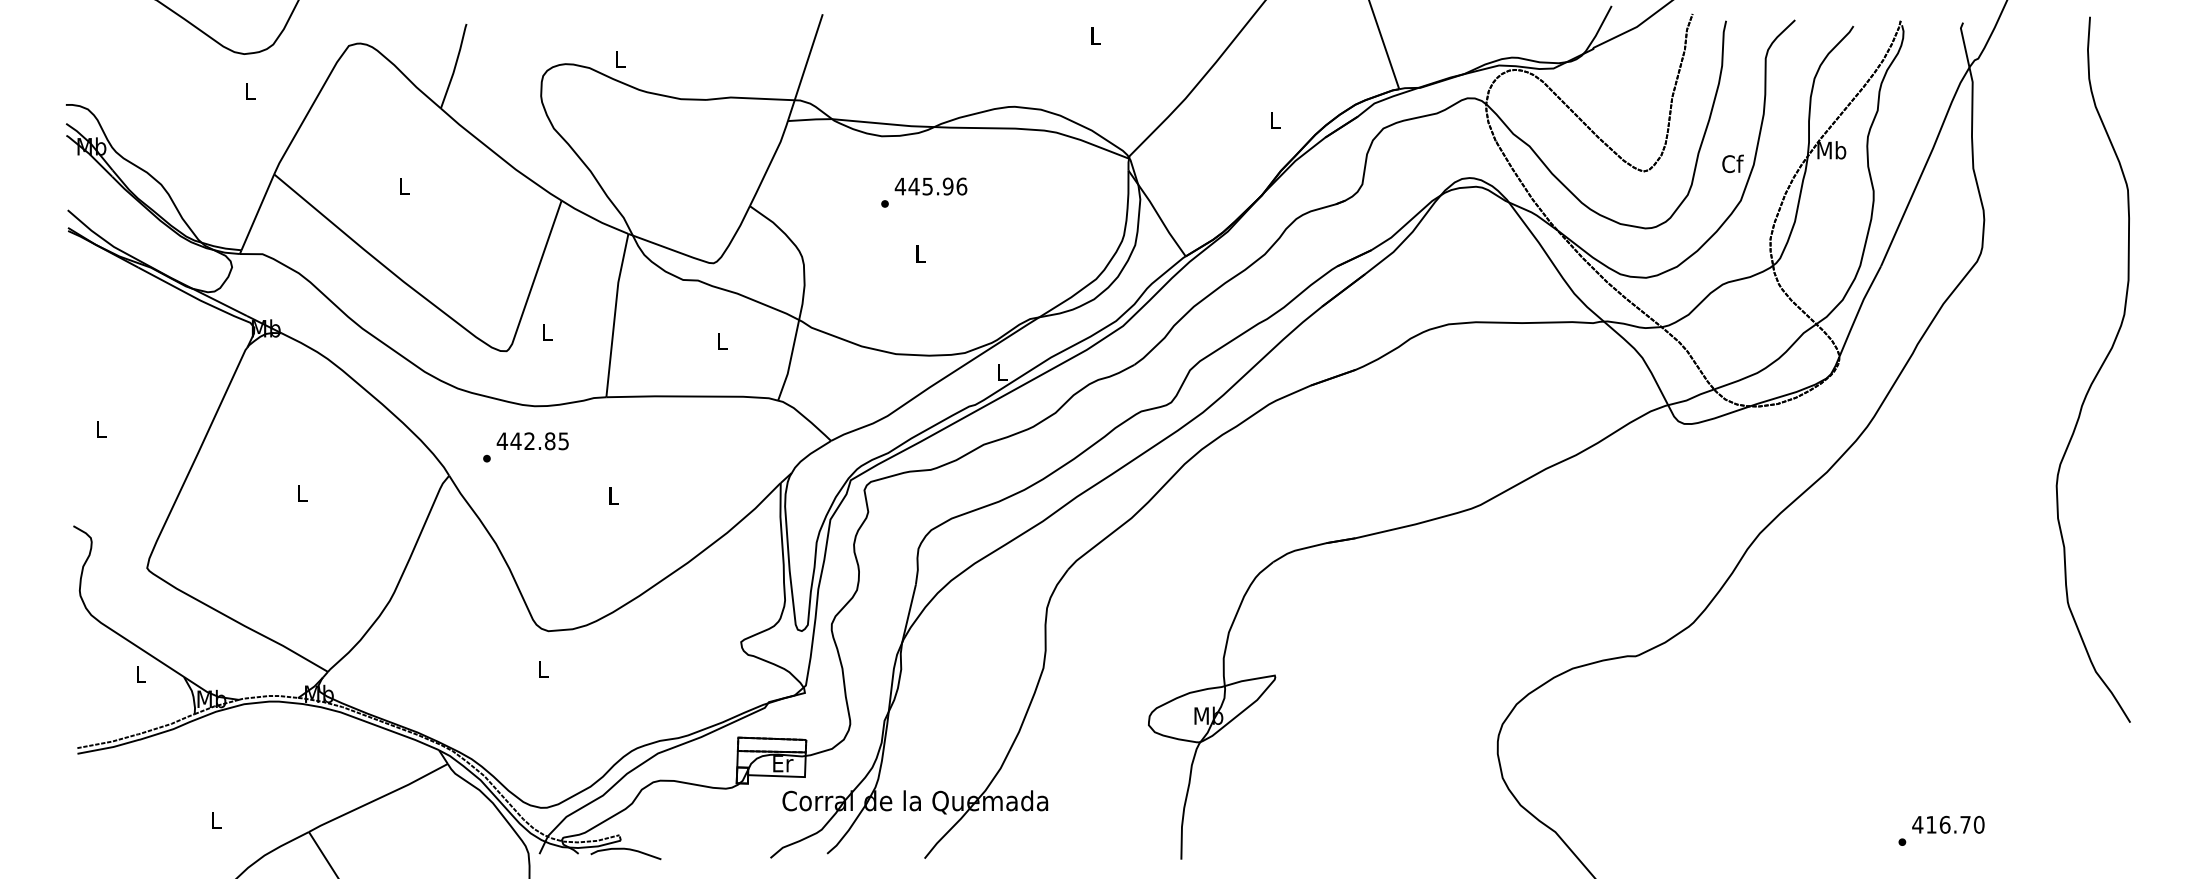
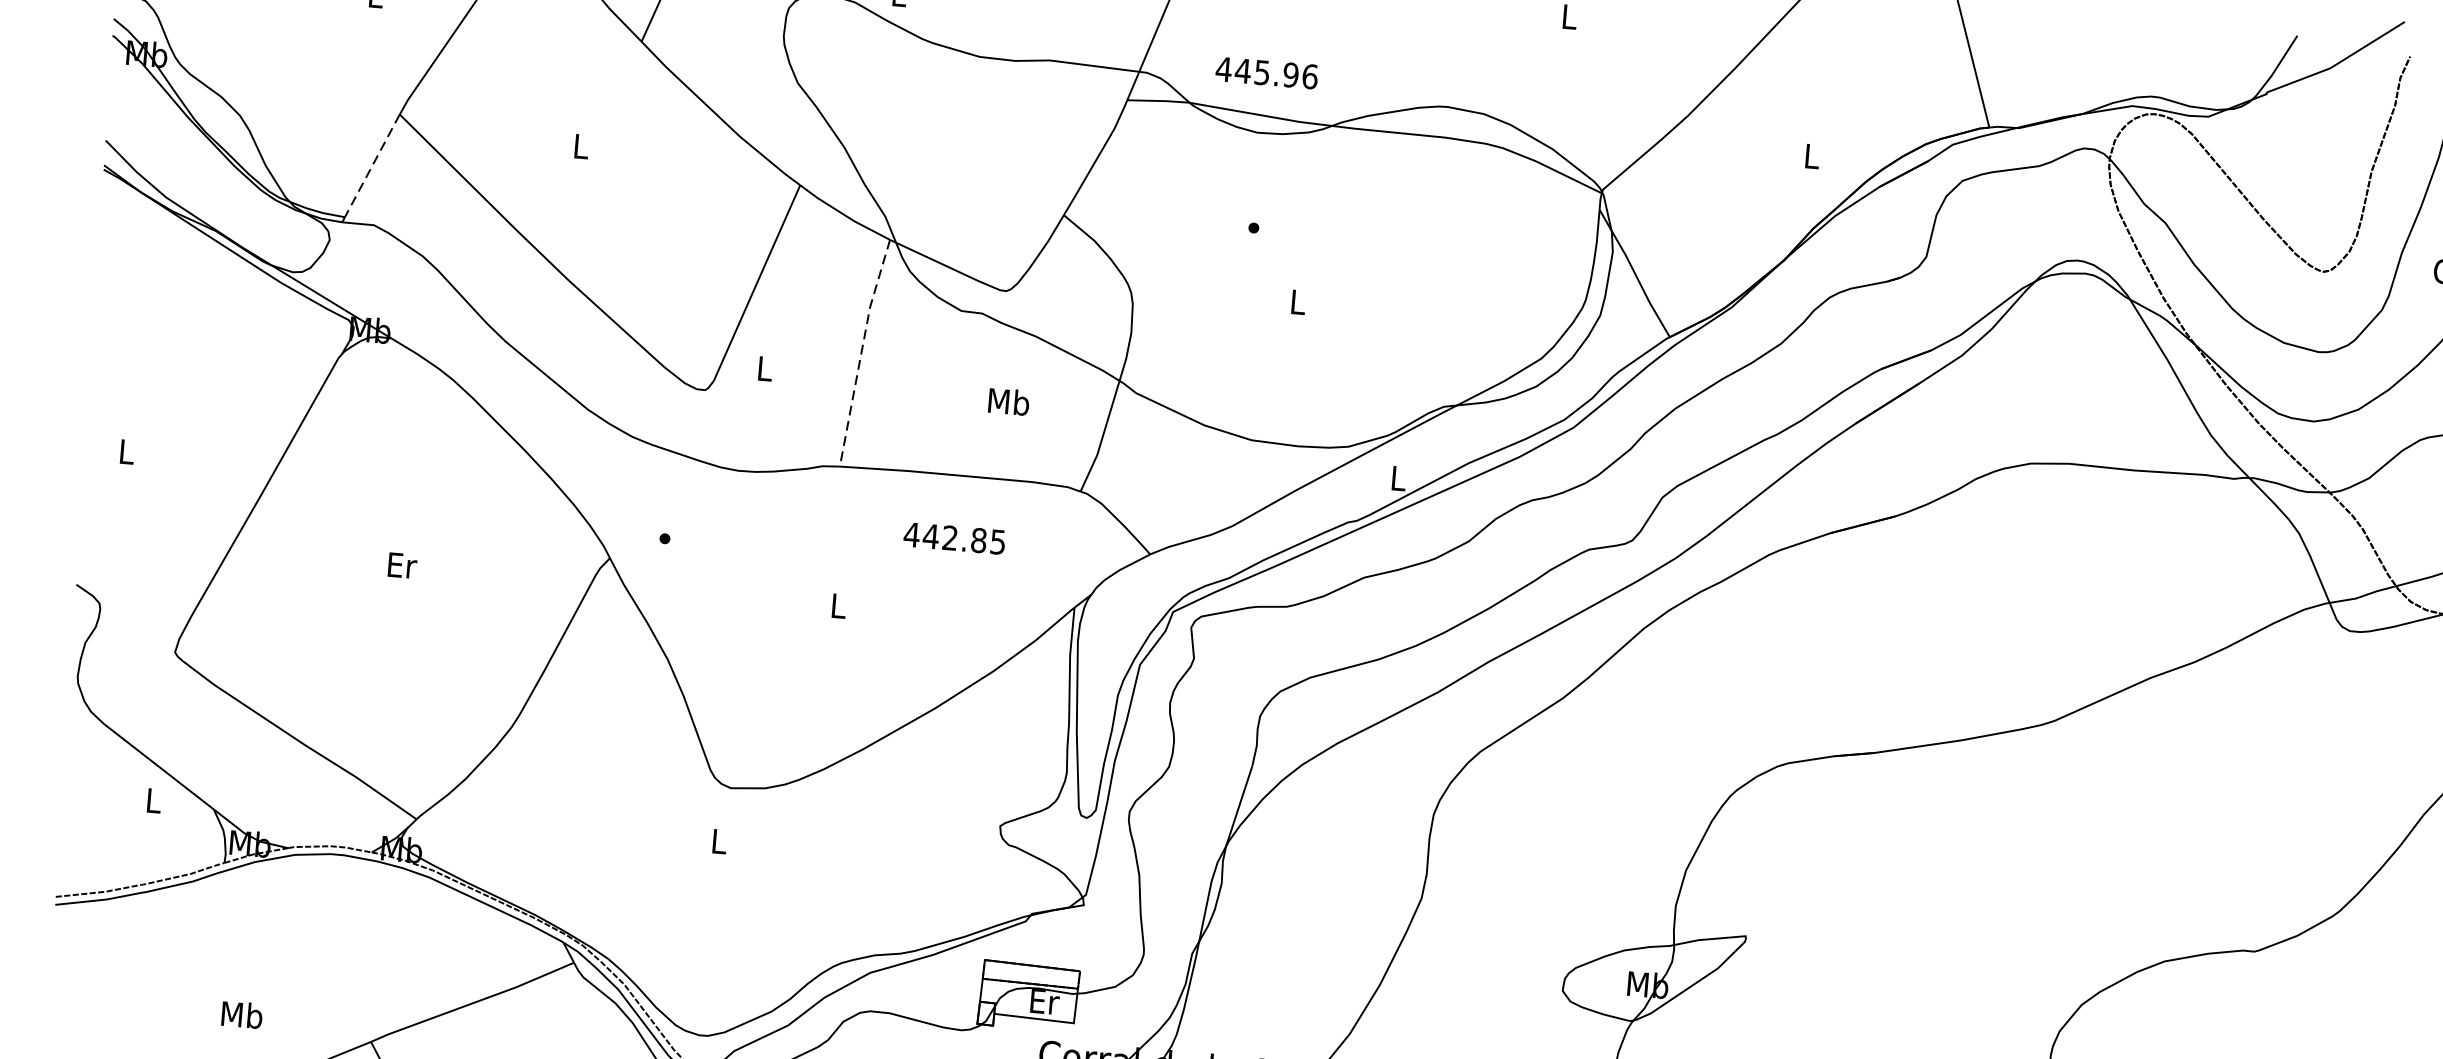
text: (930, 186) -> (1266, 72), moved
line: (257, 212) -> (371, 166), solid -> dashed
line: (614, 315) -> (860, 352), solid -> dashed
text: (721, 341) -> (1008, 401), L -> Mb
text: (532, 441) -> (954, 538), moved
text: (303, 492) -> (403, 564), L -> Er
text: (215, 820) -> (241, 1014), L -> Mb

